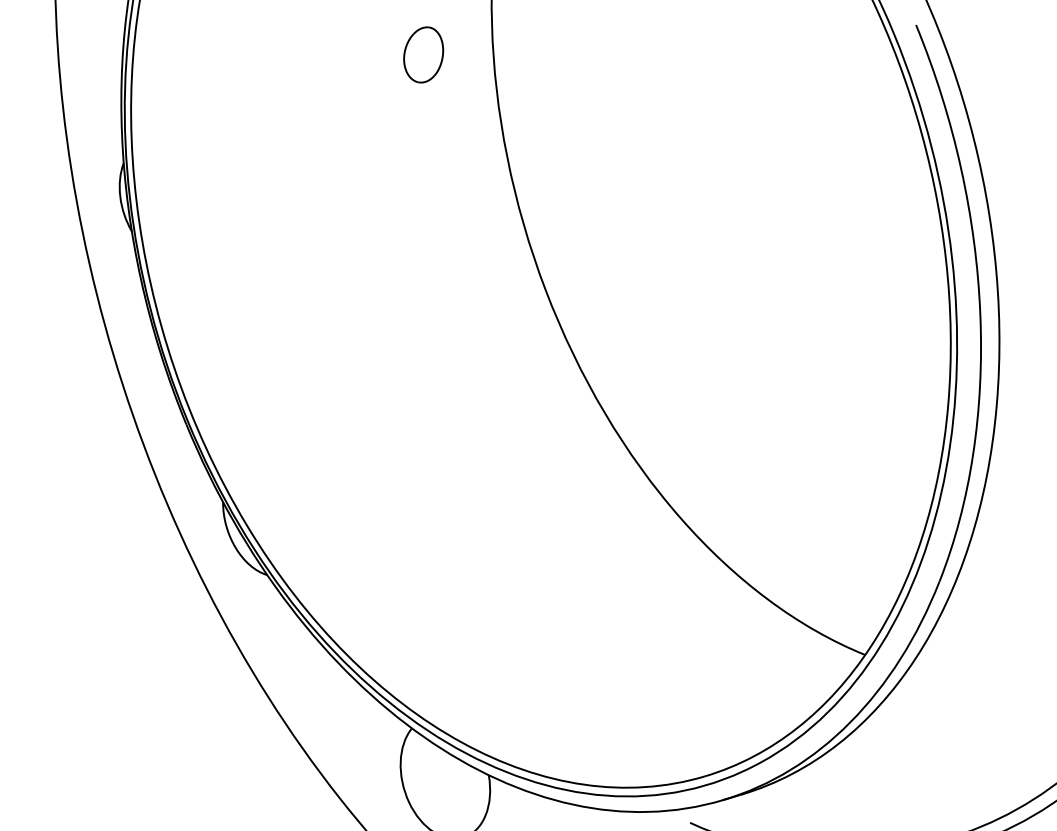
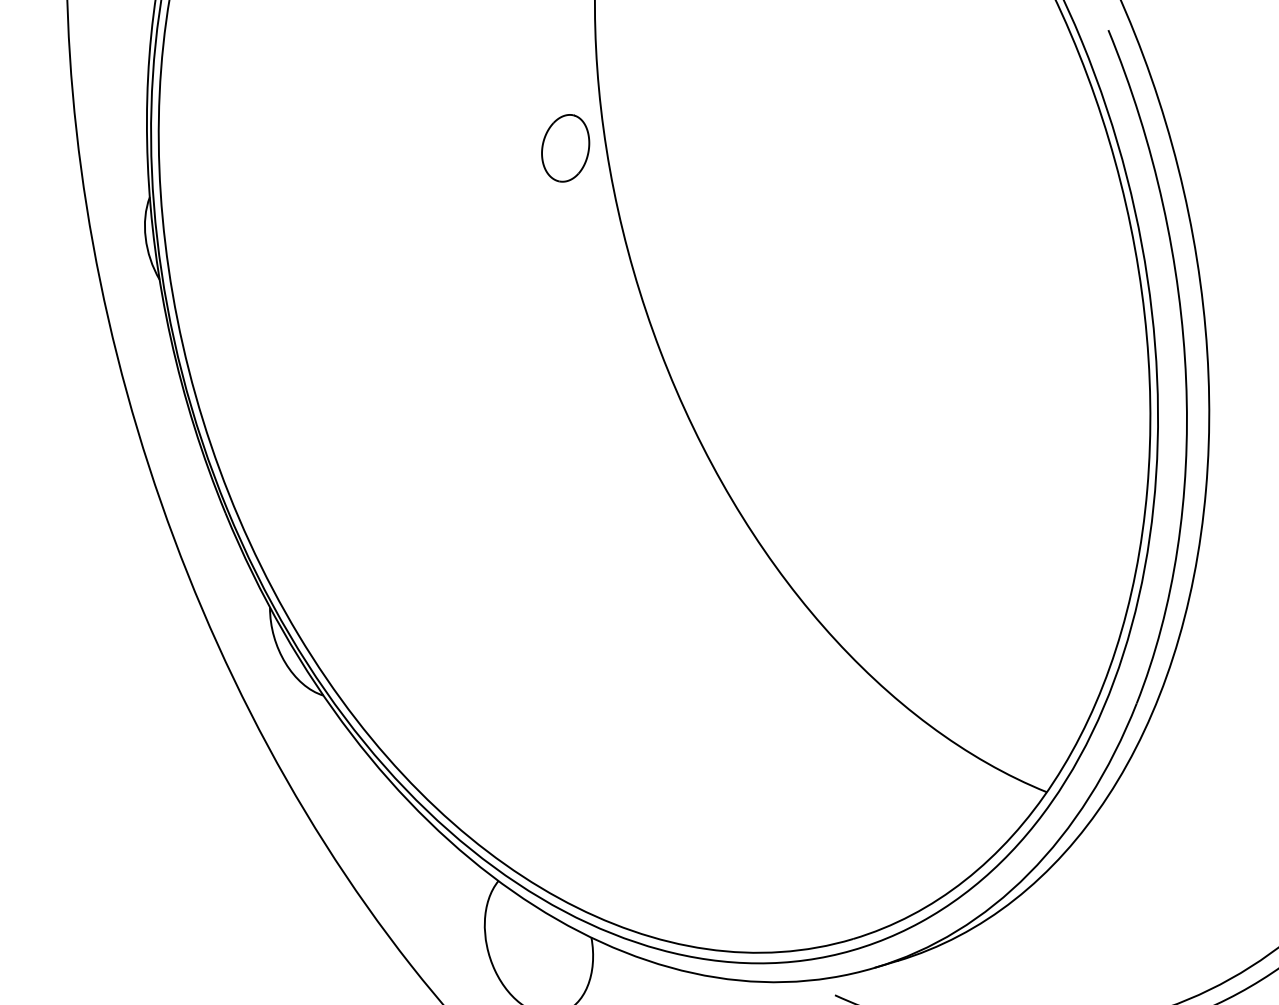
part: (423, 55) -> (565, 148), moved

